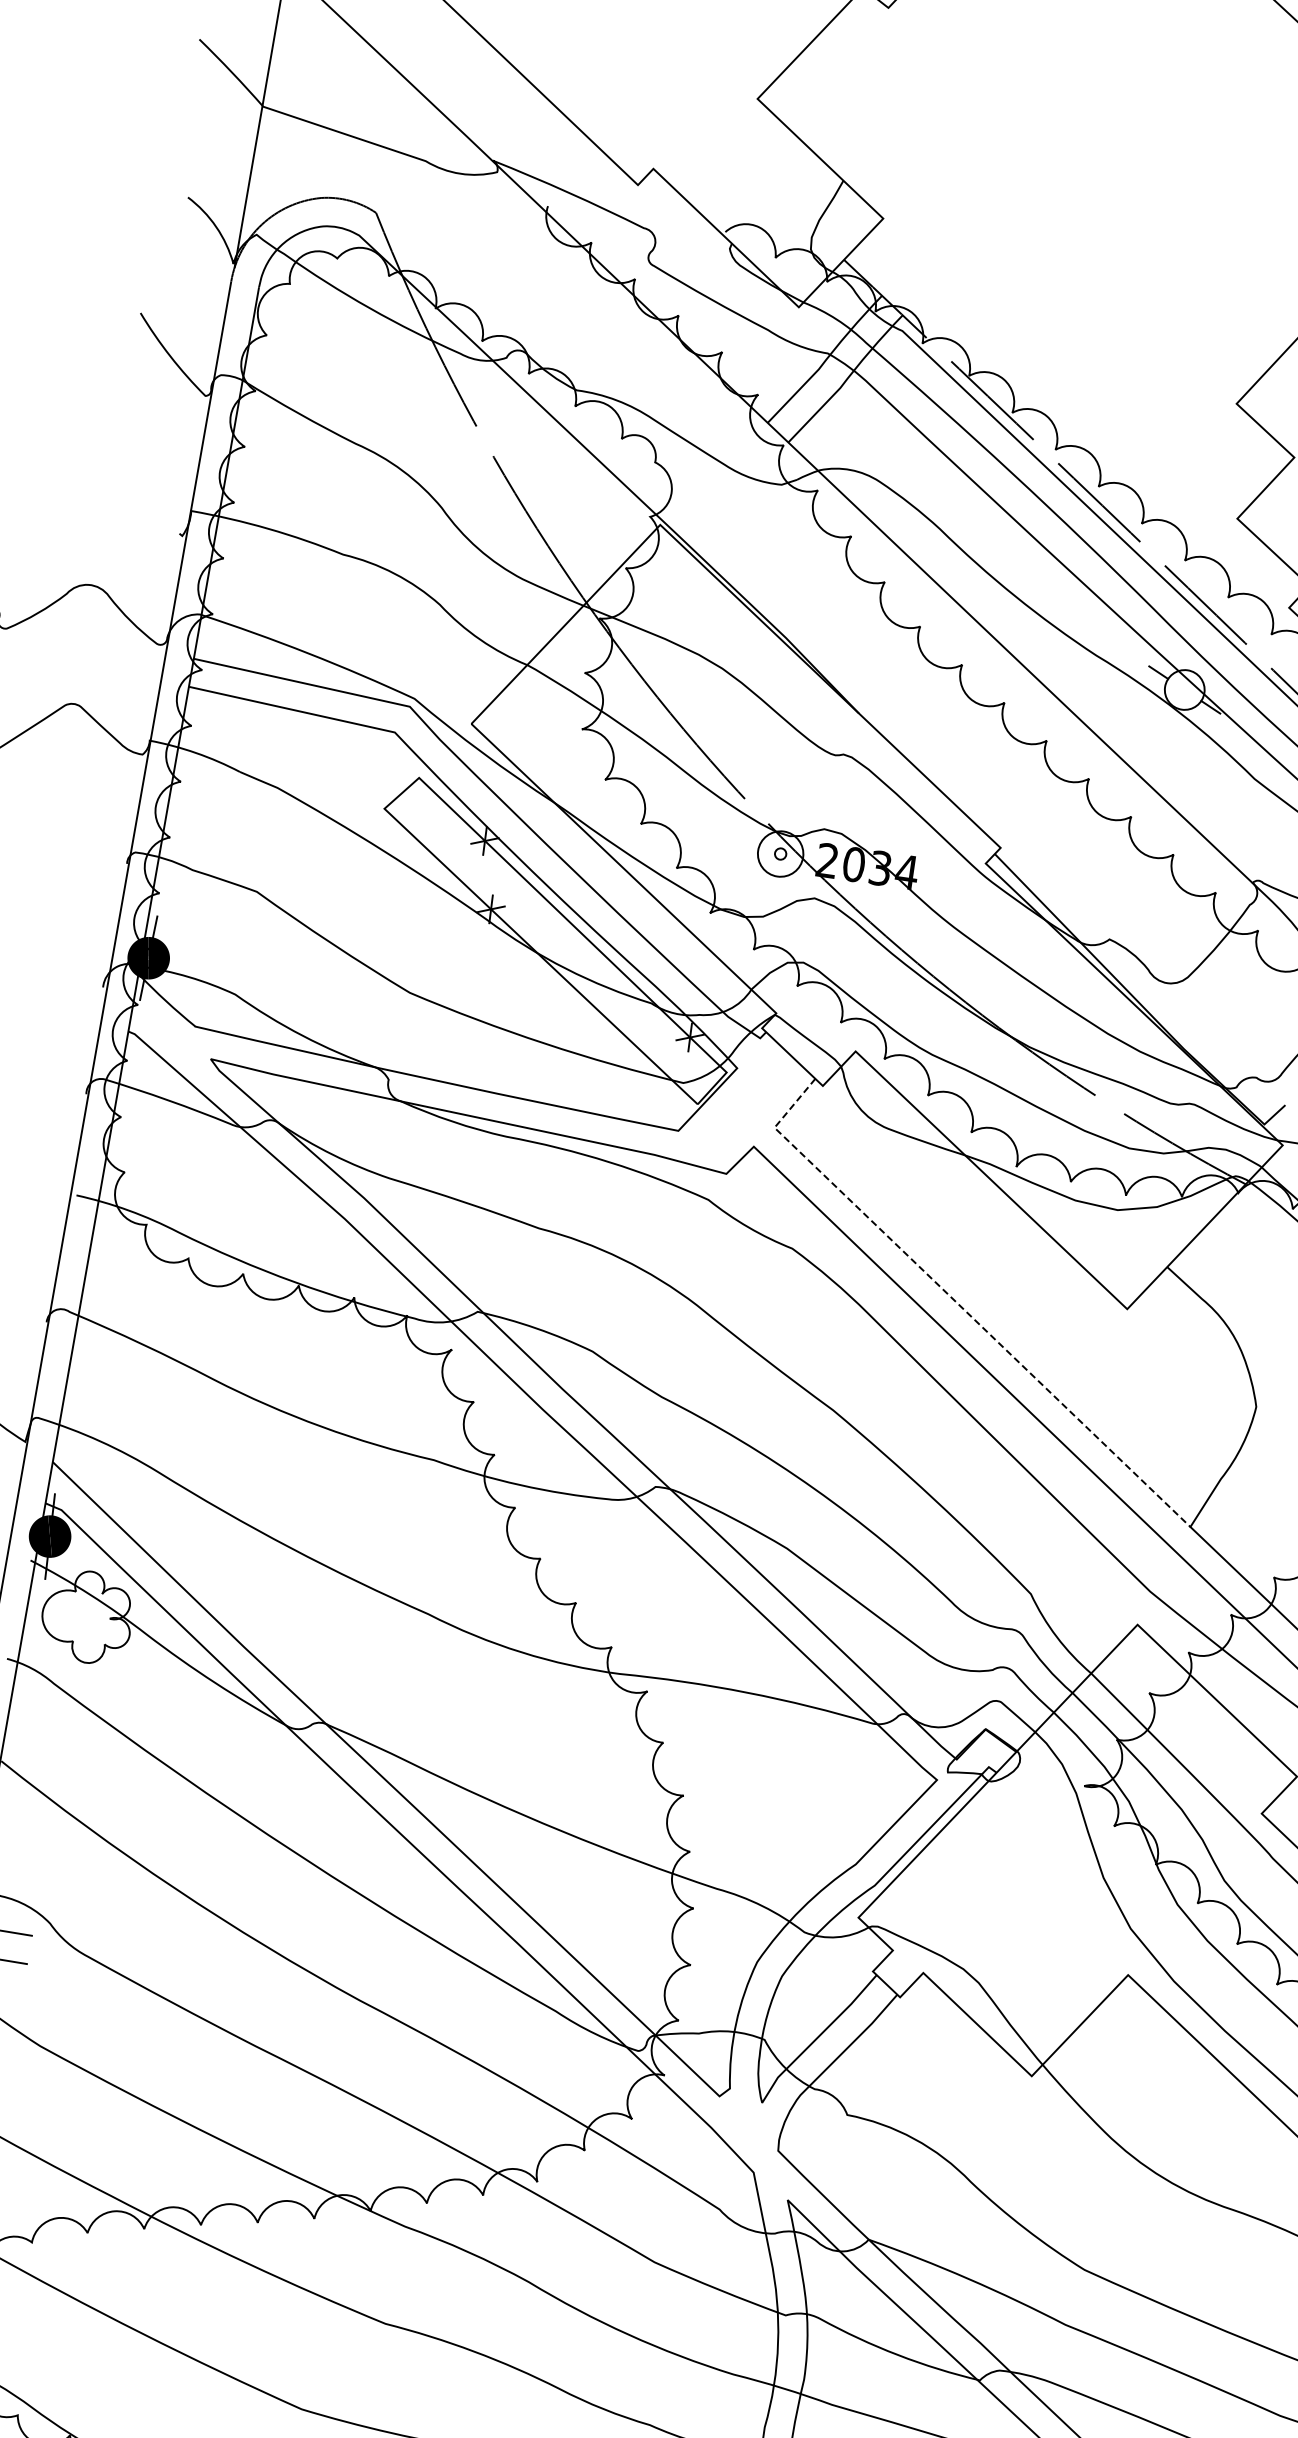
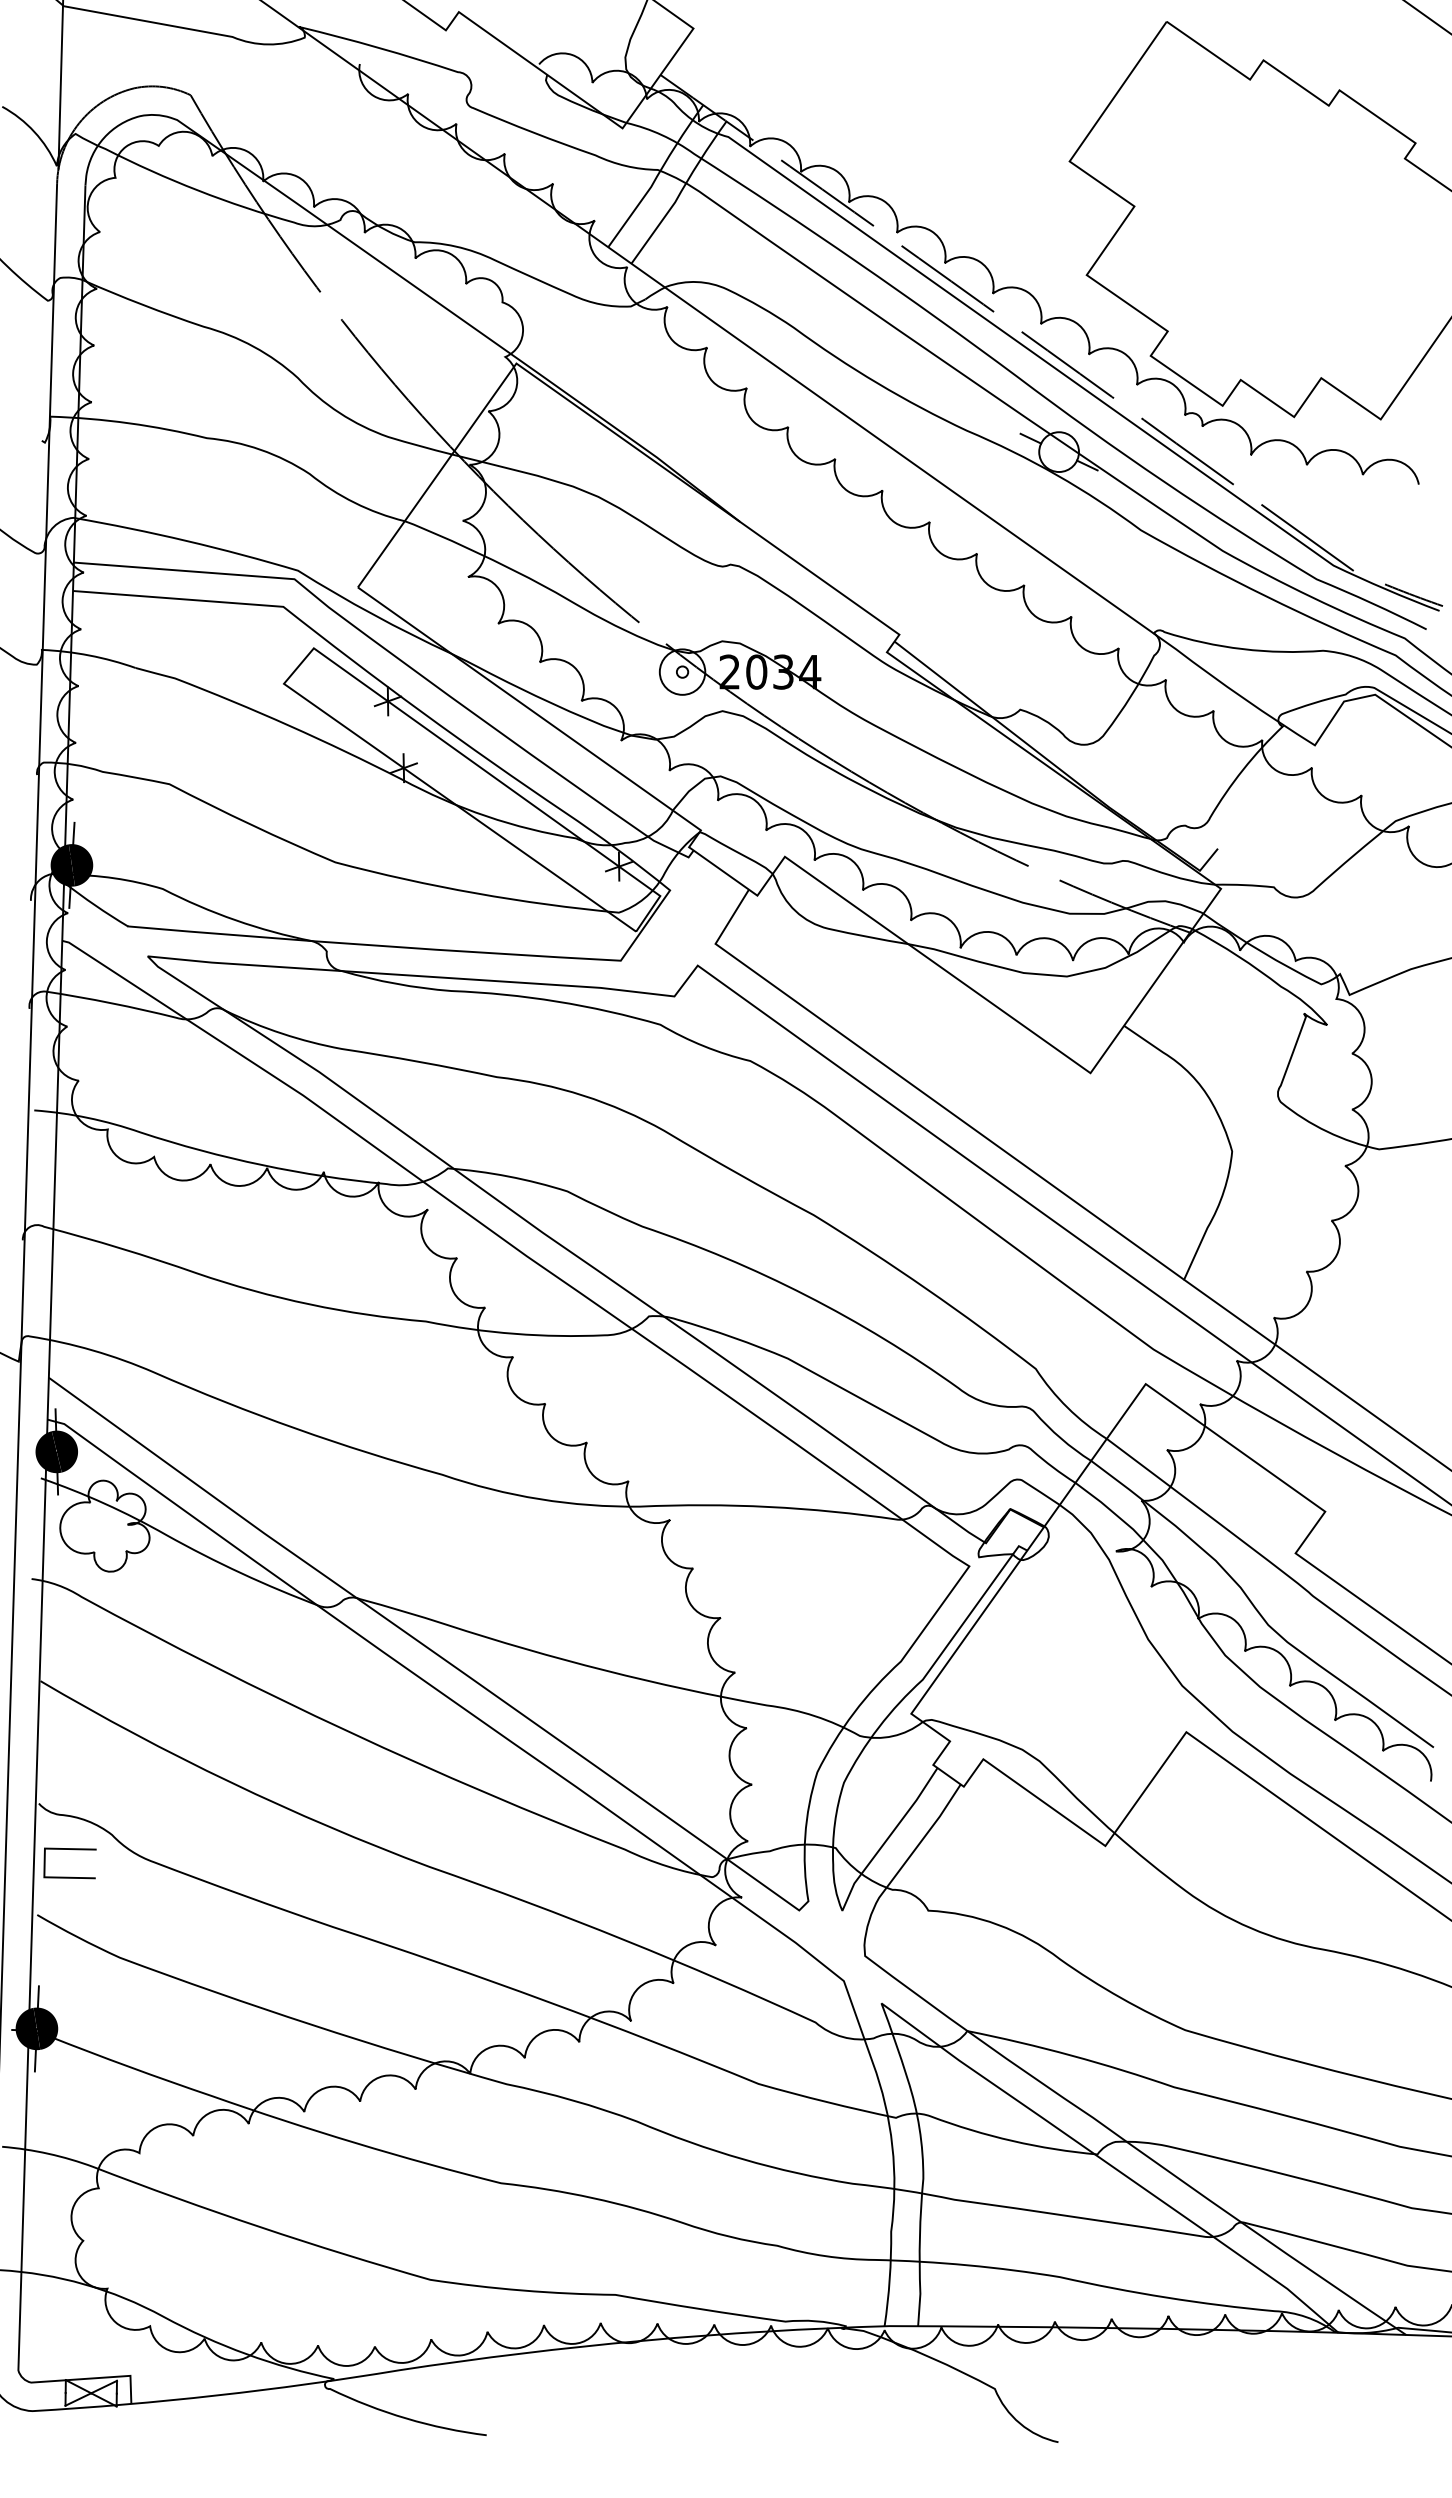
line: (959, 1304) -> (923, 1092), dashed -> solid

